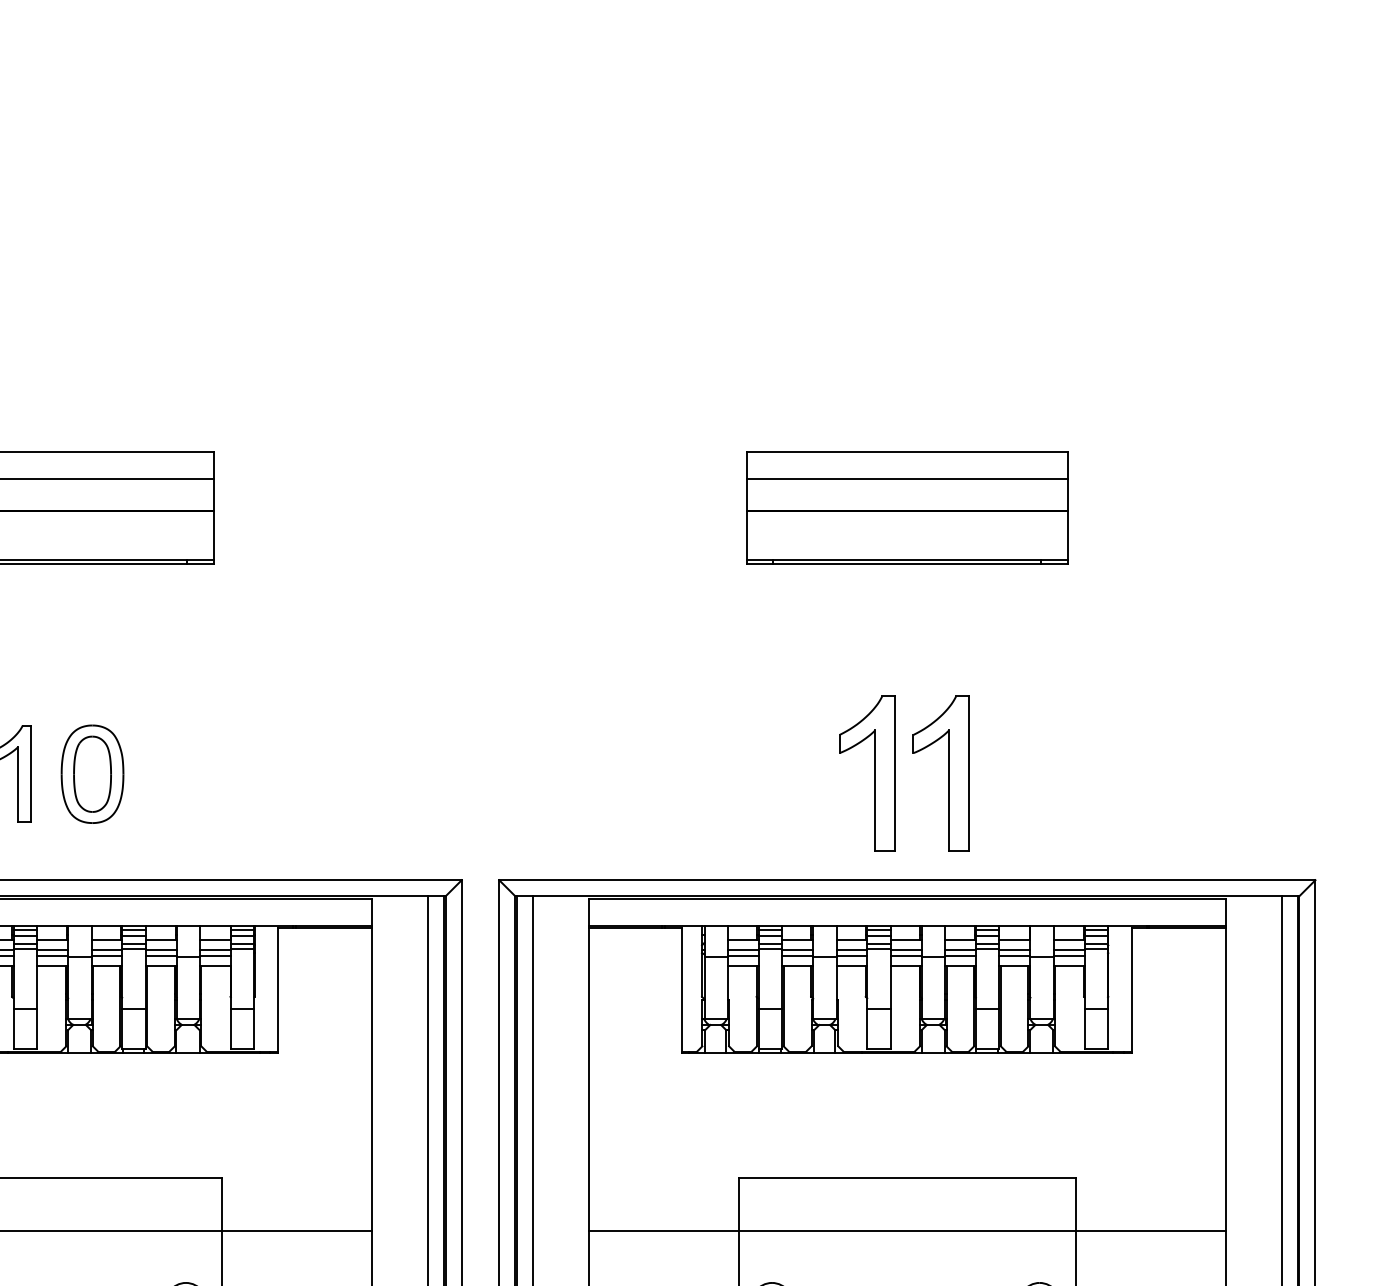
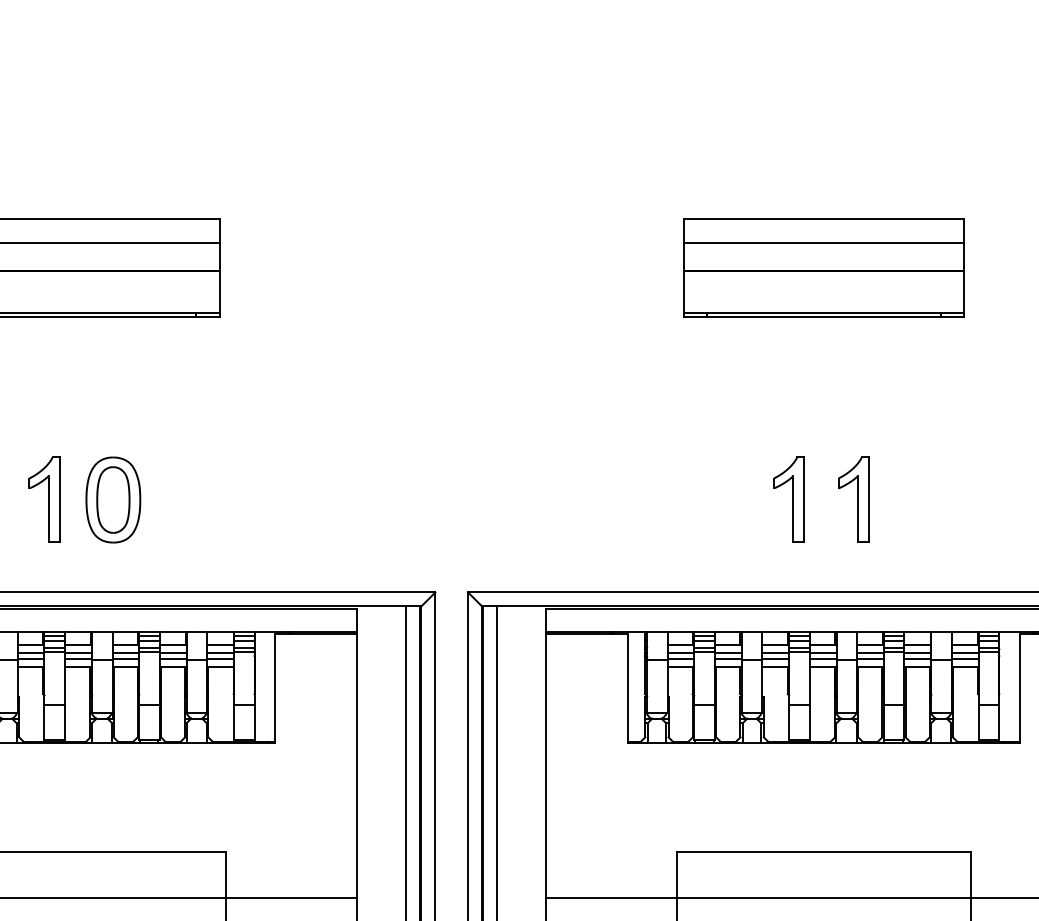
part: (866, 773) -> (788, 499), size x0.62
part: (941, 773) -> (853, 499), size x0.62

